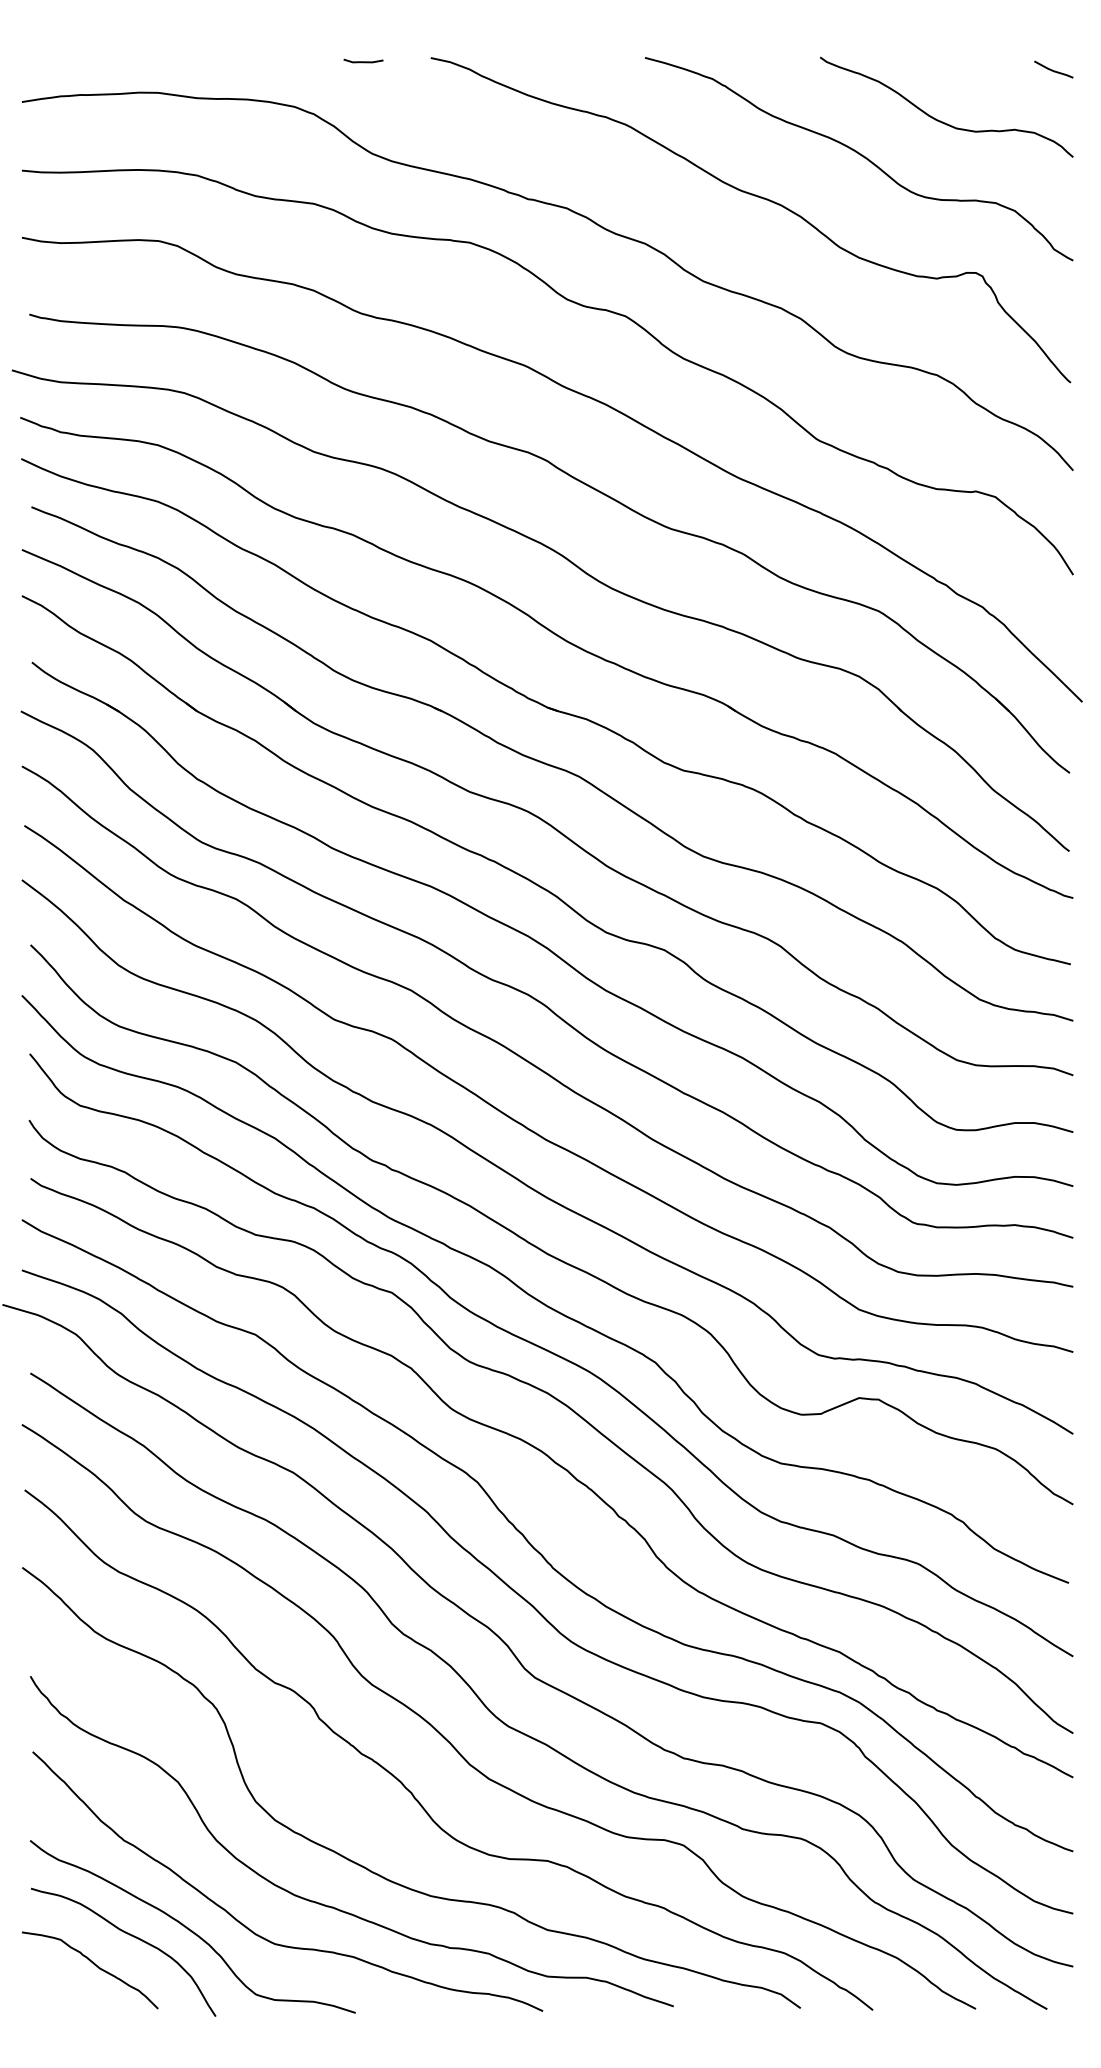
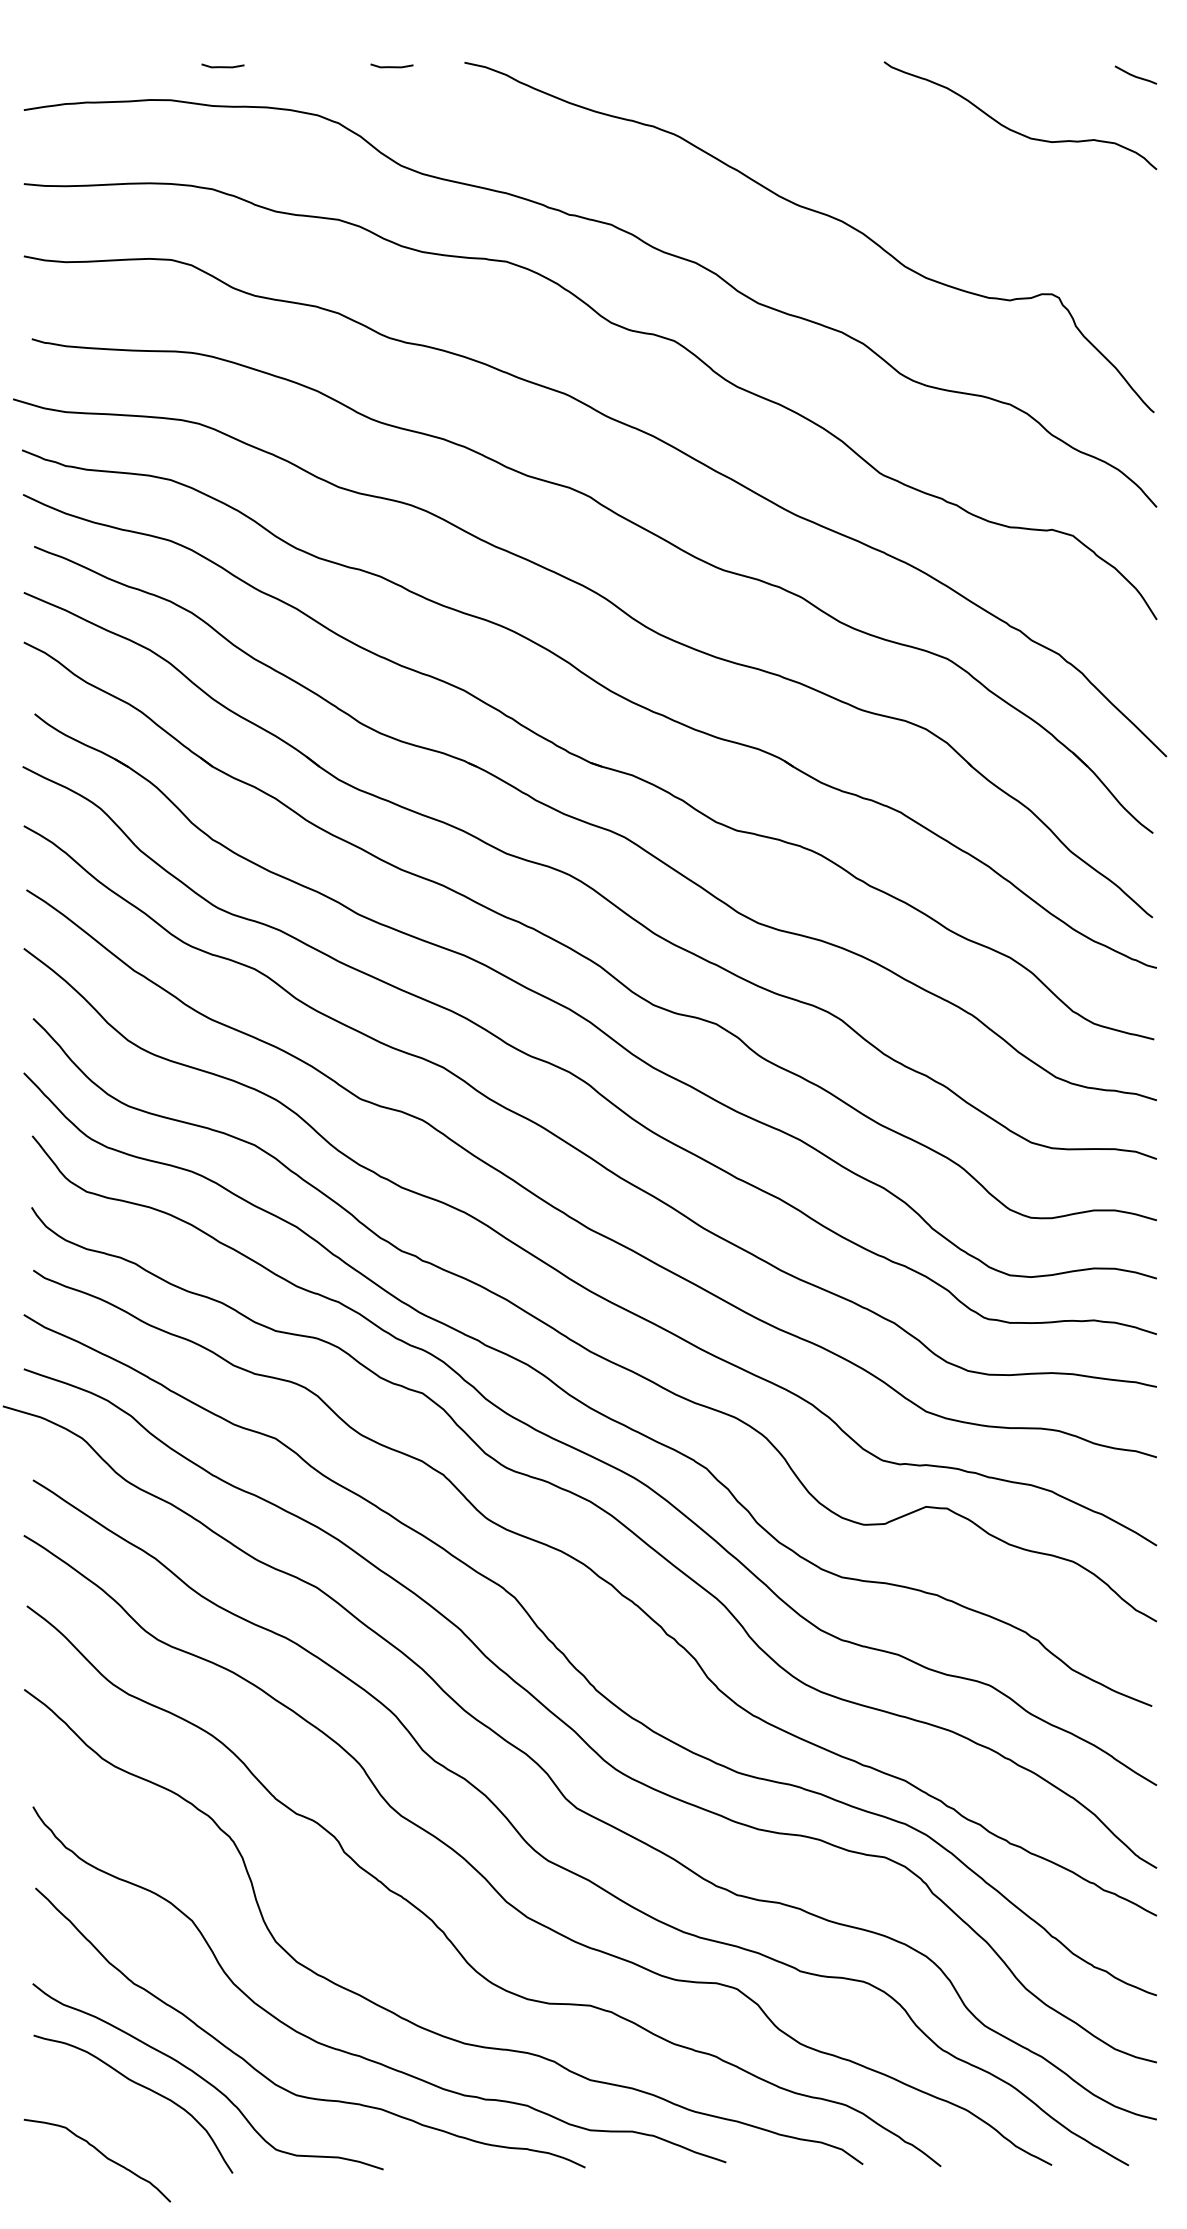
line: (206, 61) -> (222, 66), added
curve: (861, 156) -> (928, 168), removed
curve: (94, 1965) -> (102, 2155), moved

